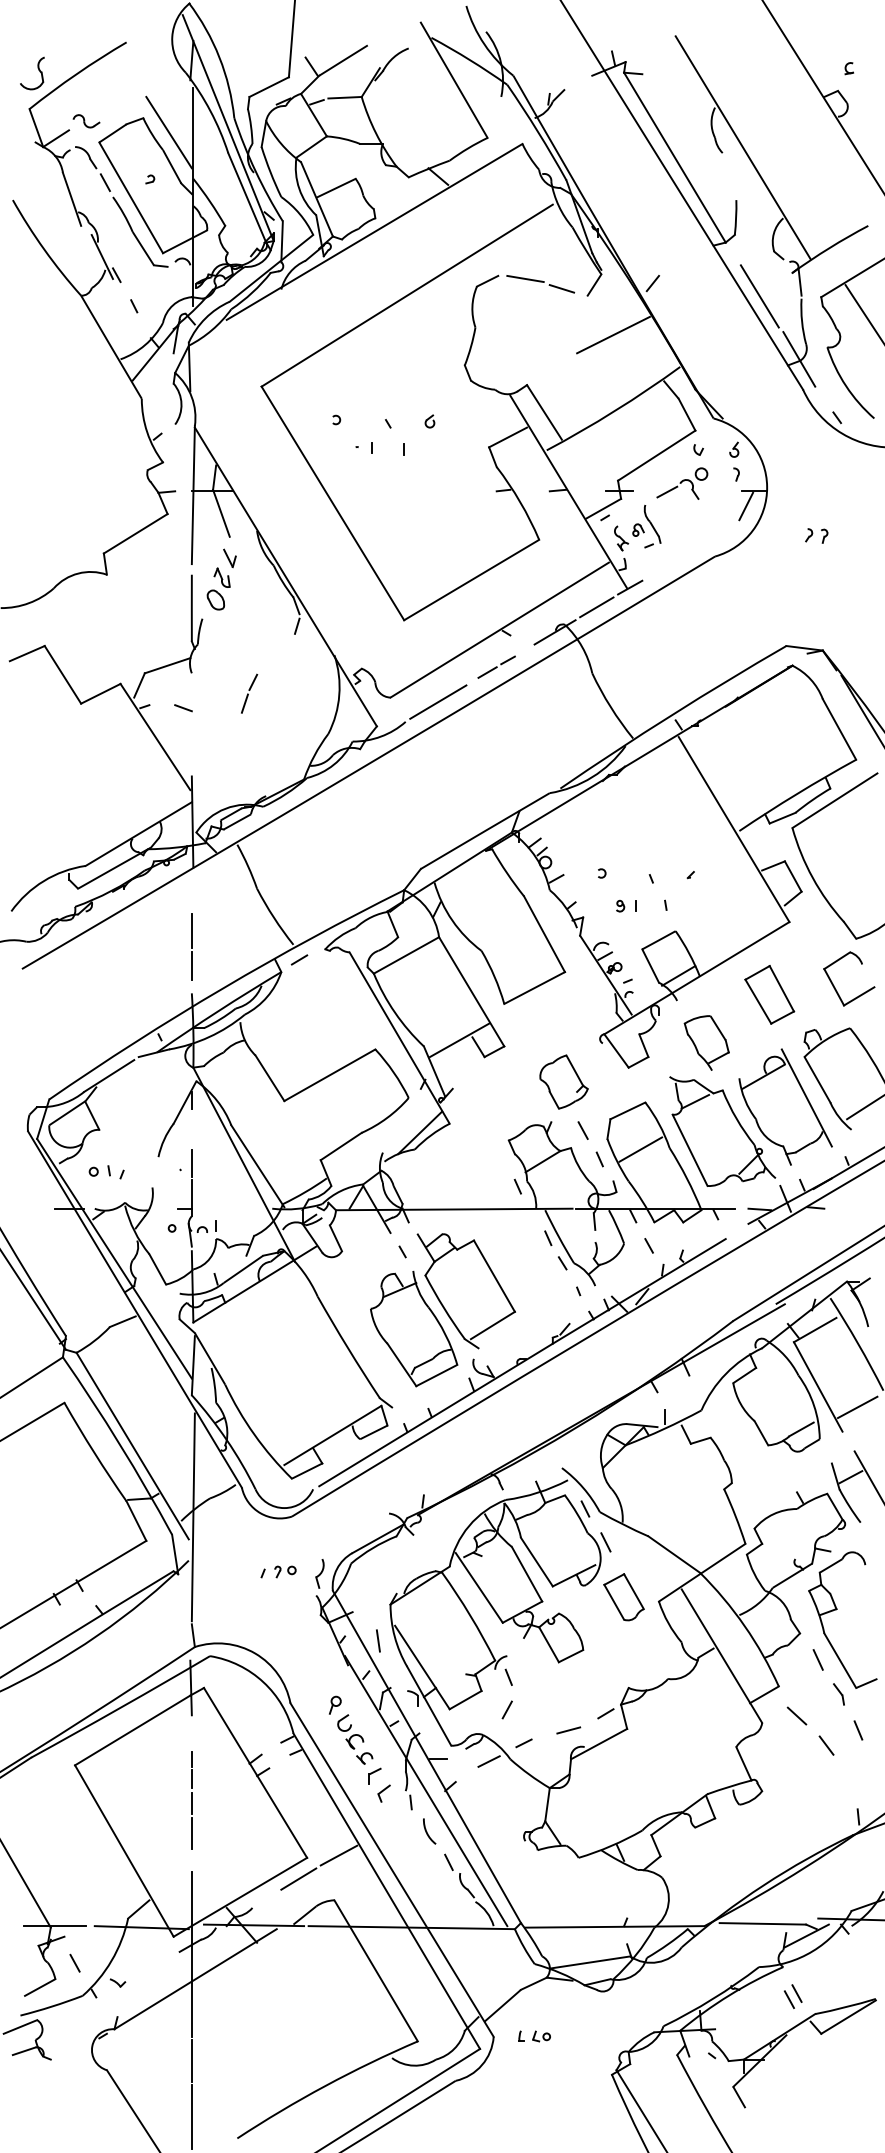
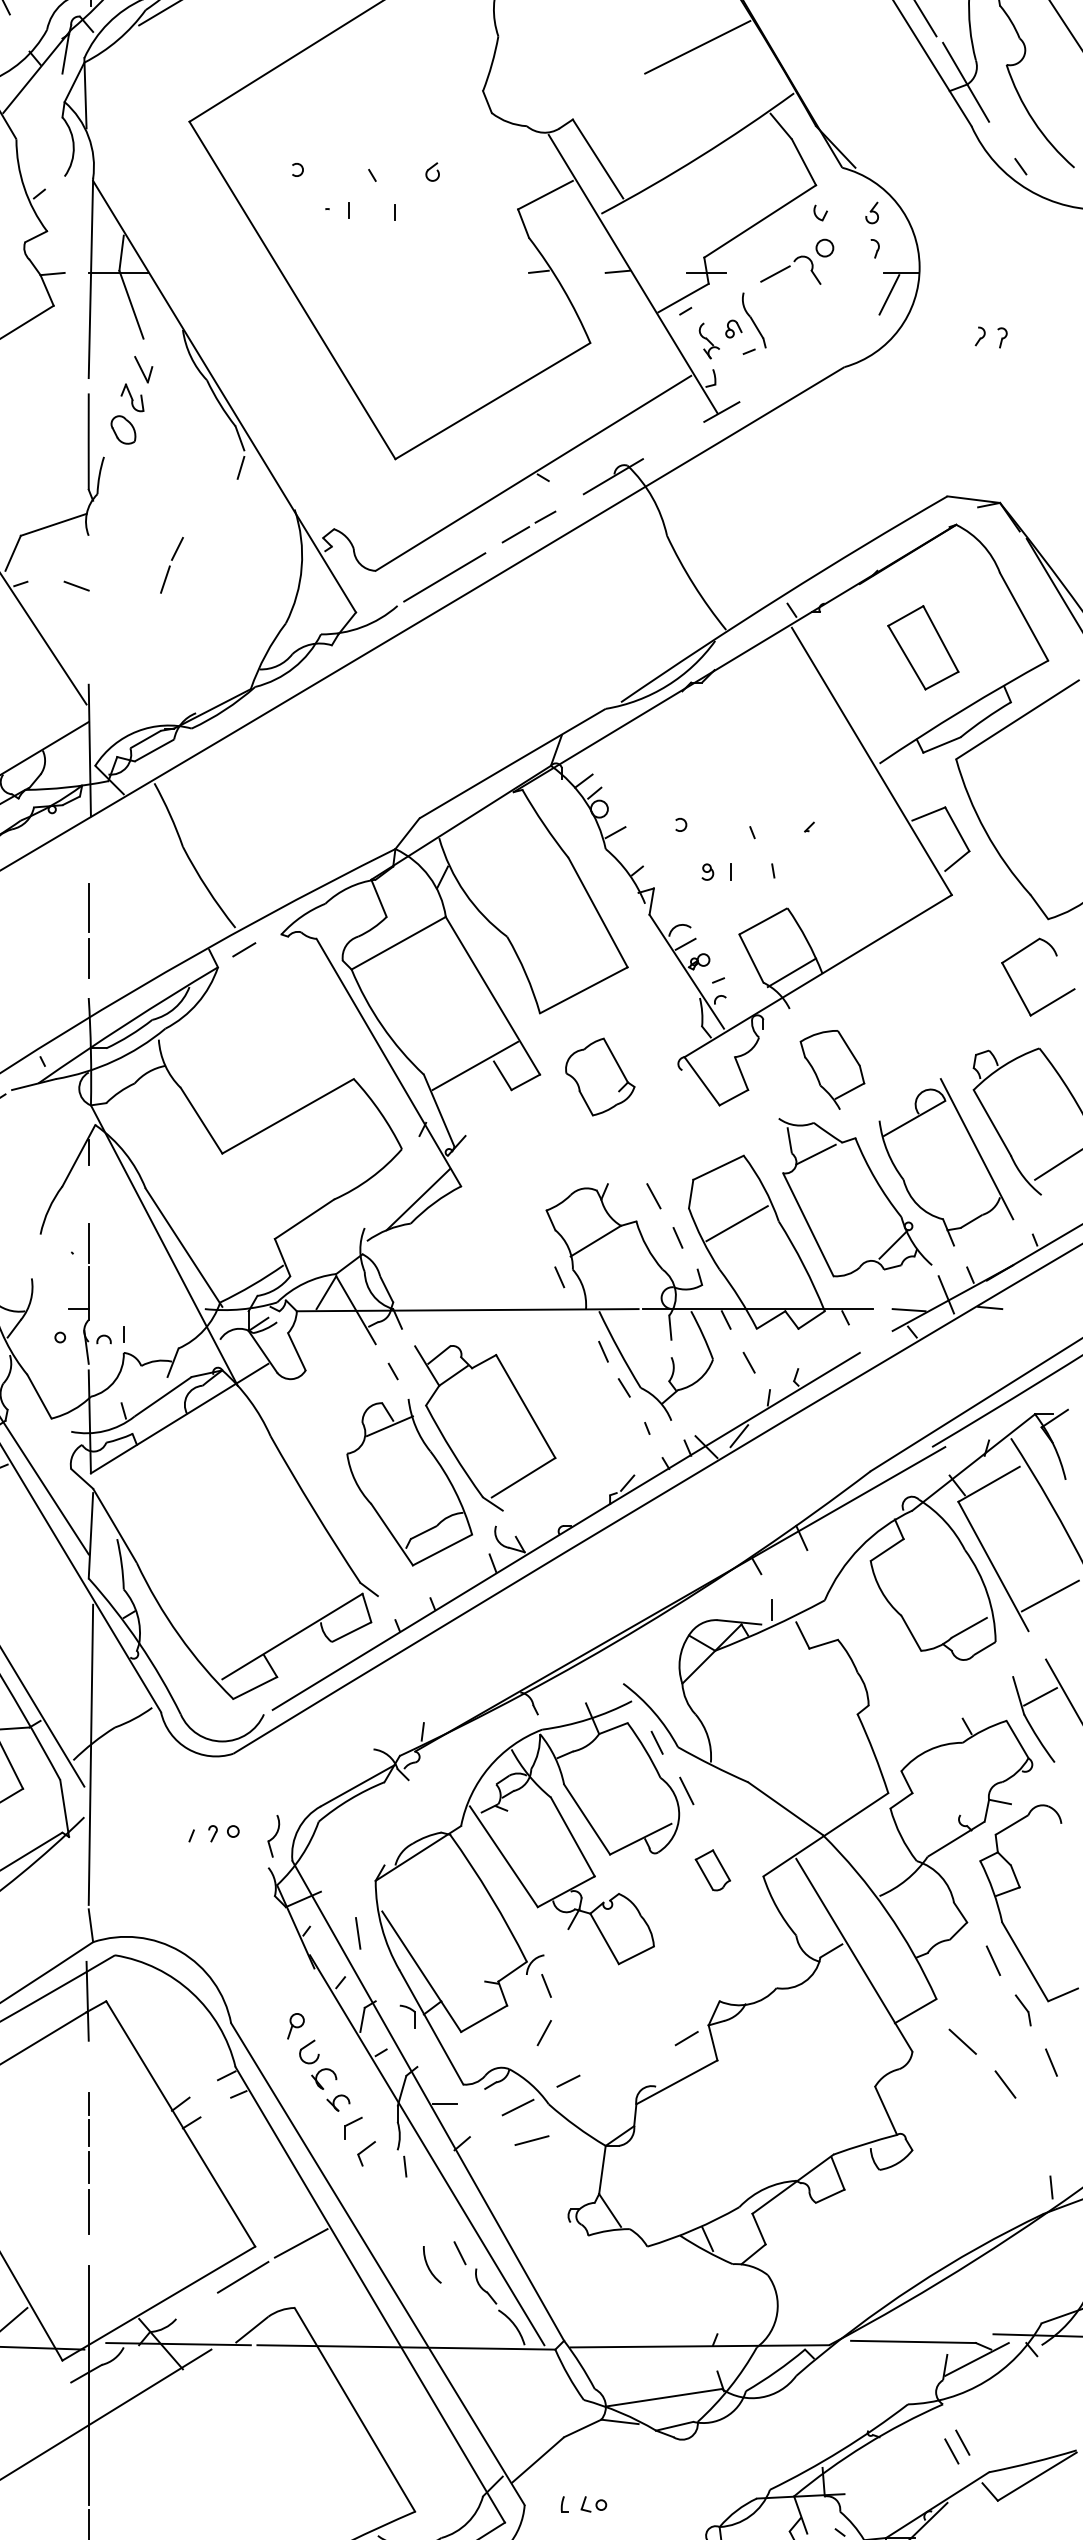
line: (596, 607) -> (673, 440), removed
part: (769, 994) -> (923, 647), moved
part: (563, 1081) -> (599, 1076), moved
part: (623, 1597) -> (712, 1870), size x0.6
line: (568, 1730) -> (531, 2140), moved
arc: (427, 1831) -> (429, 2264), moved

